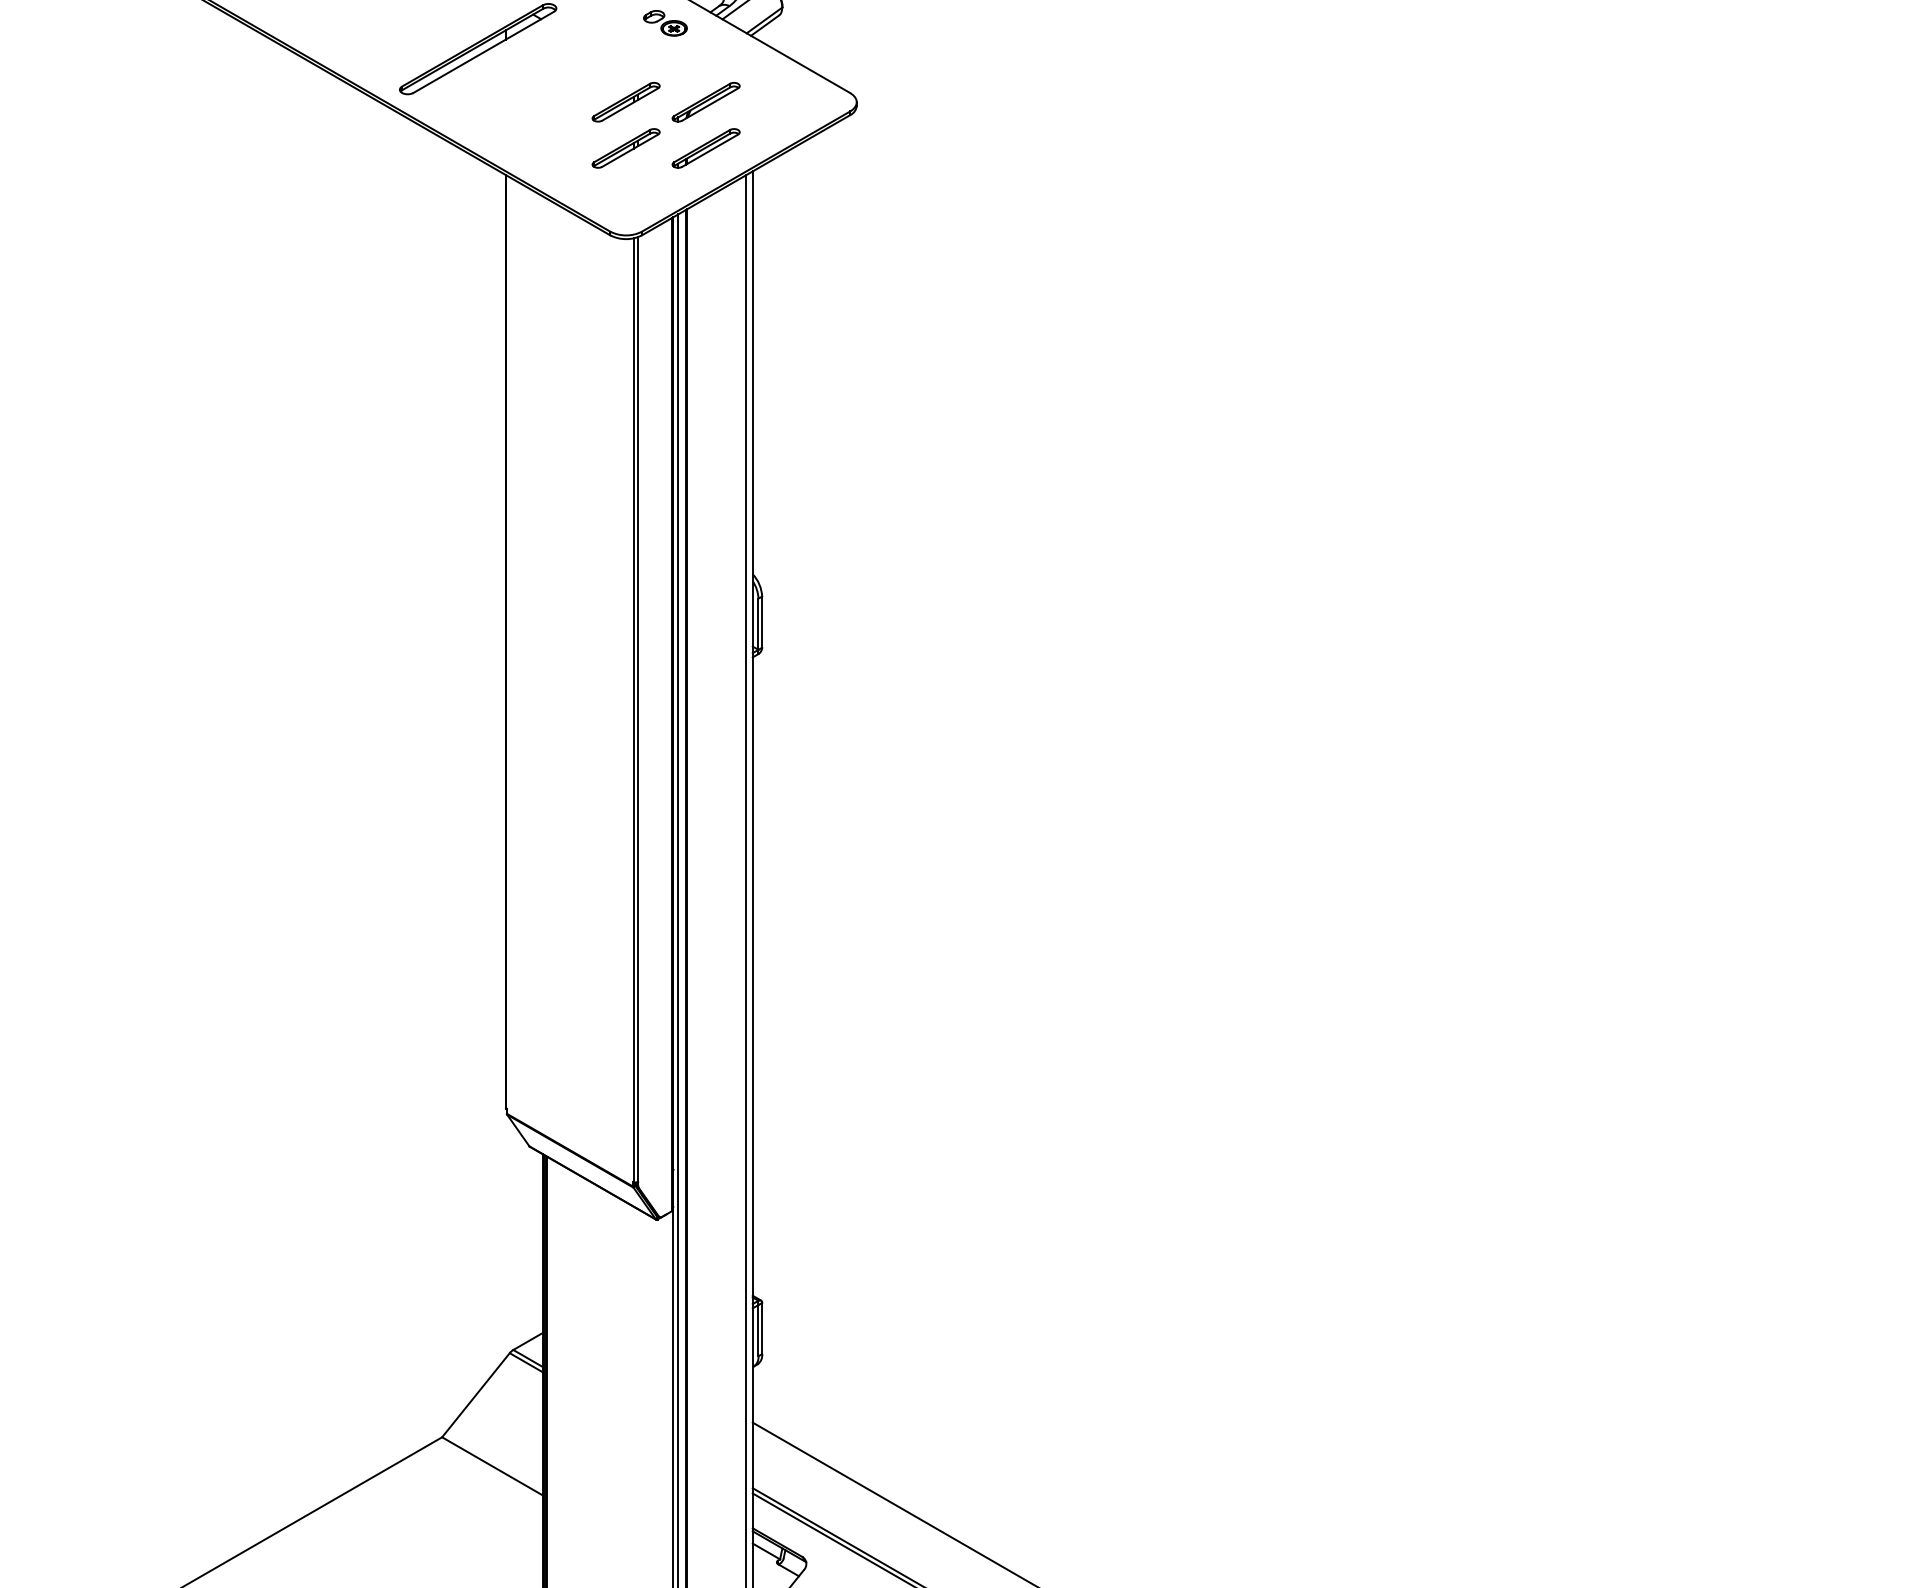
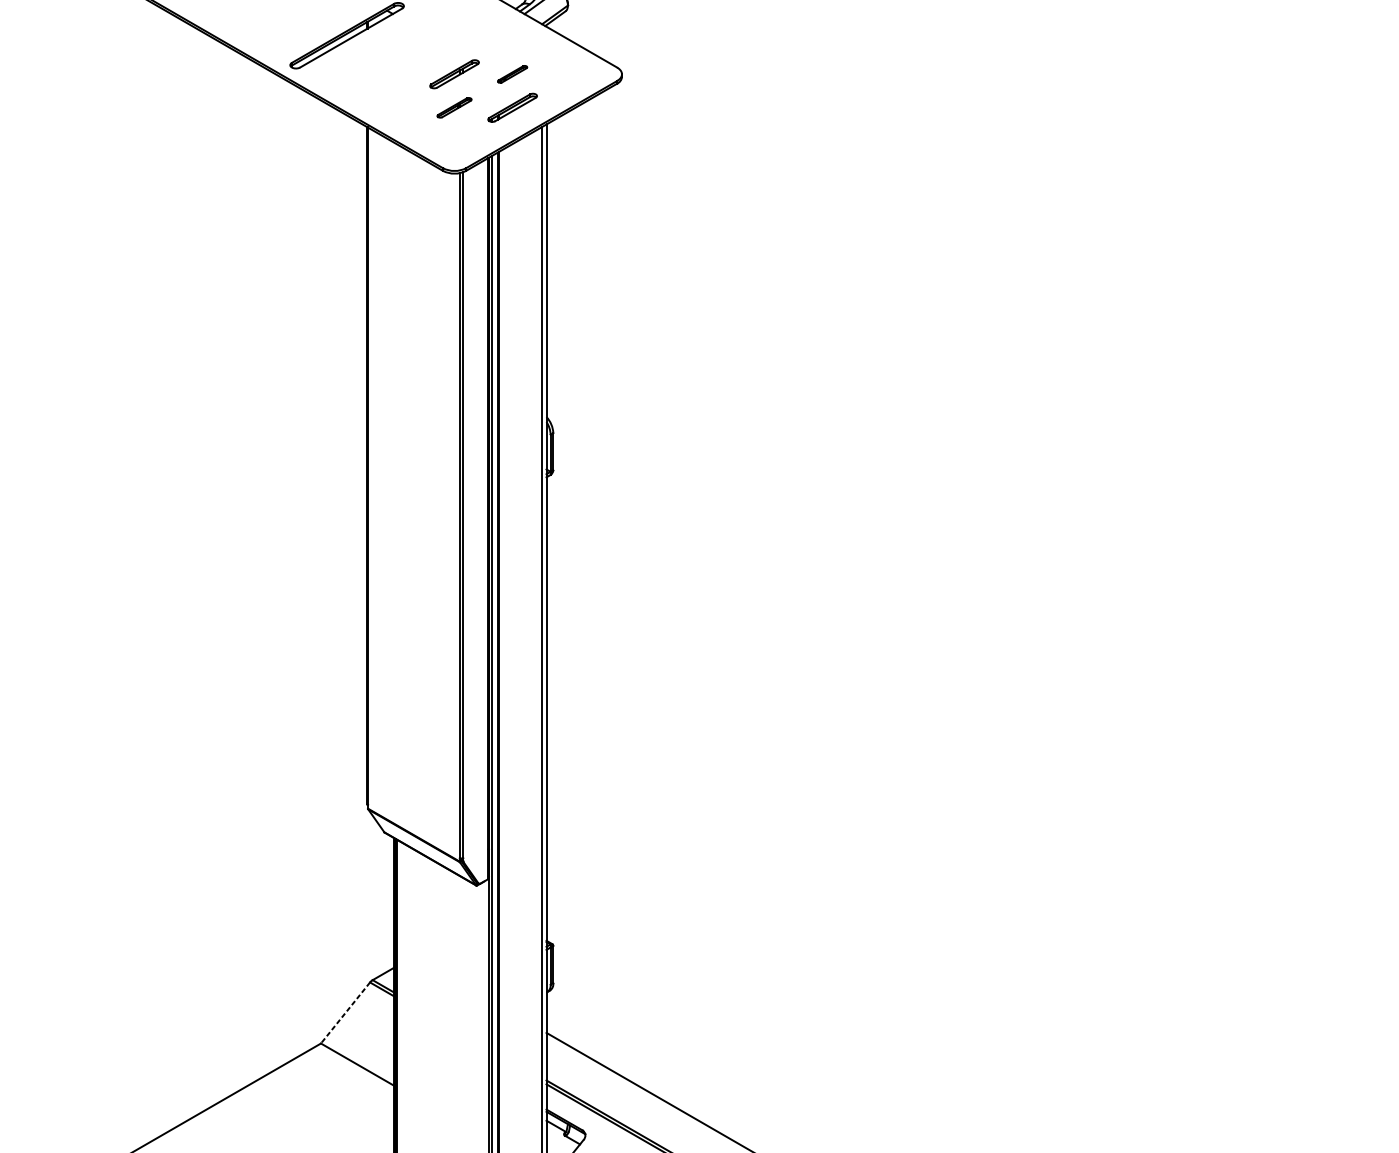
part: (665, 23) -> (483, 17), removed
part: (705, 102) -> (512, 74), size x0.6
part: (625, 148) -> (454, 107), size x0.7
line: (475, 1395) -> (345, 1013), solid -> dashed

